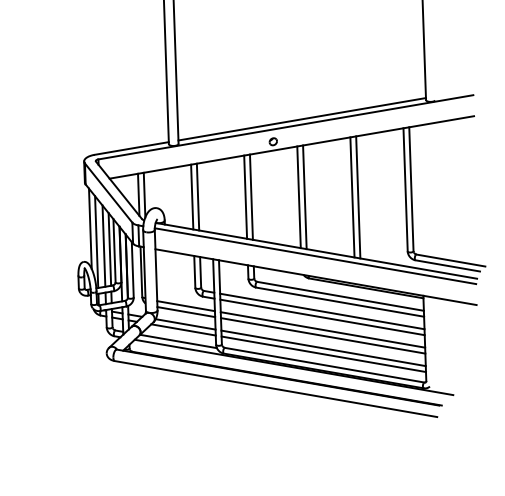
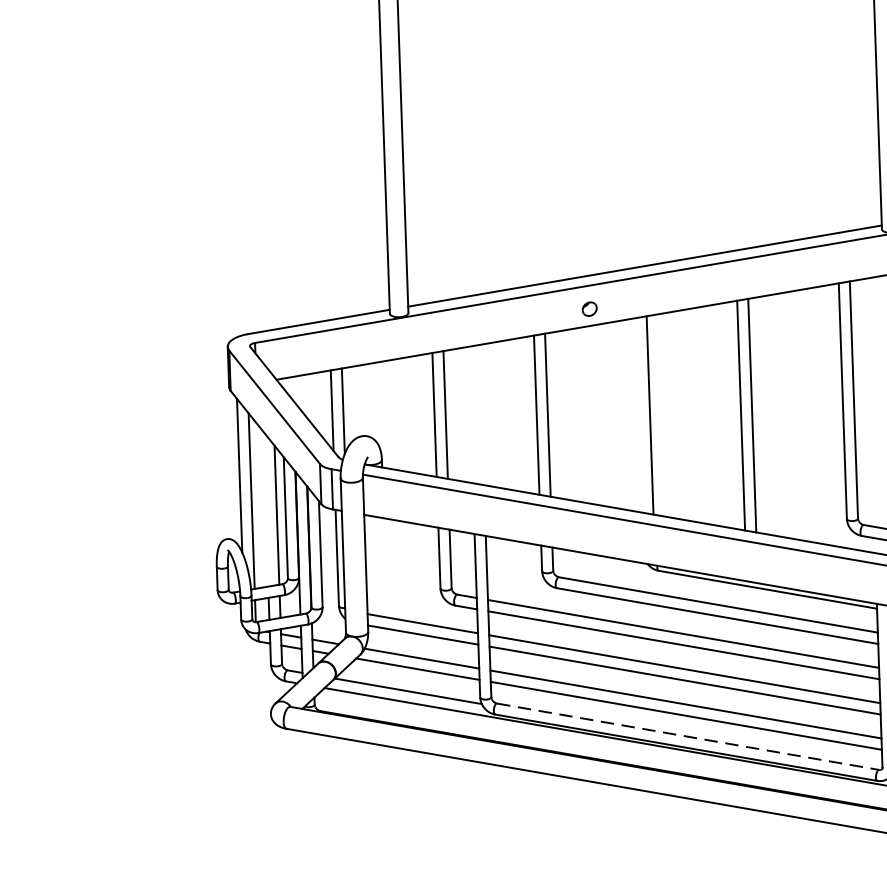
line: (298, 197) -> (637, 415), removed
line: (103, 245) -> (264, 507), removed
line: (325, 365) -> (689, 737), solid -> dashed

